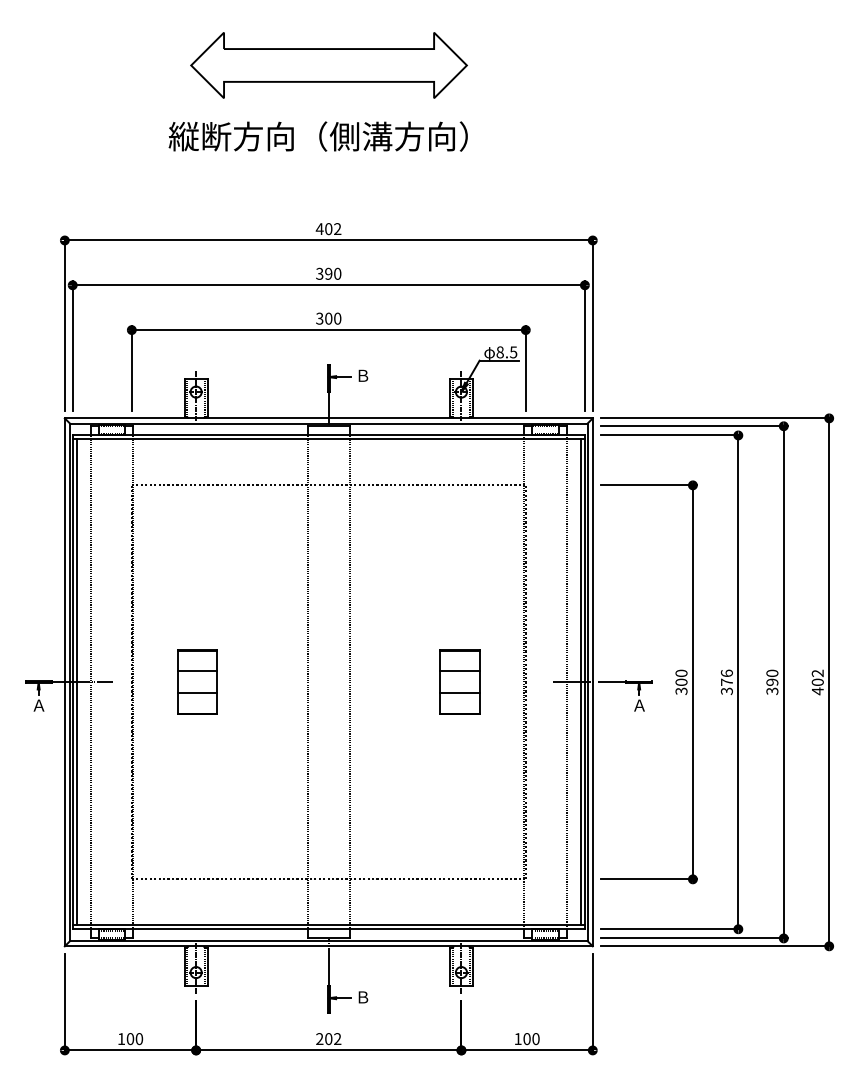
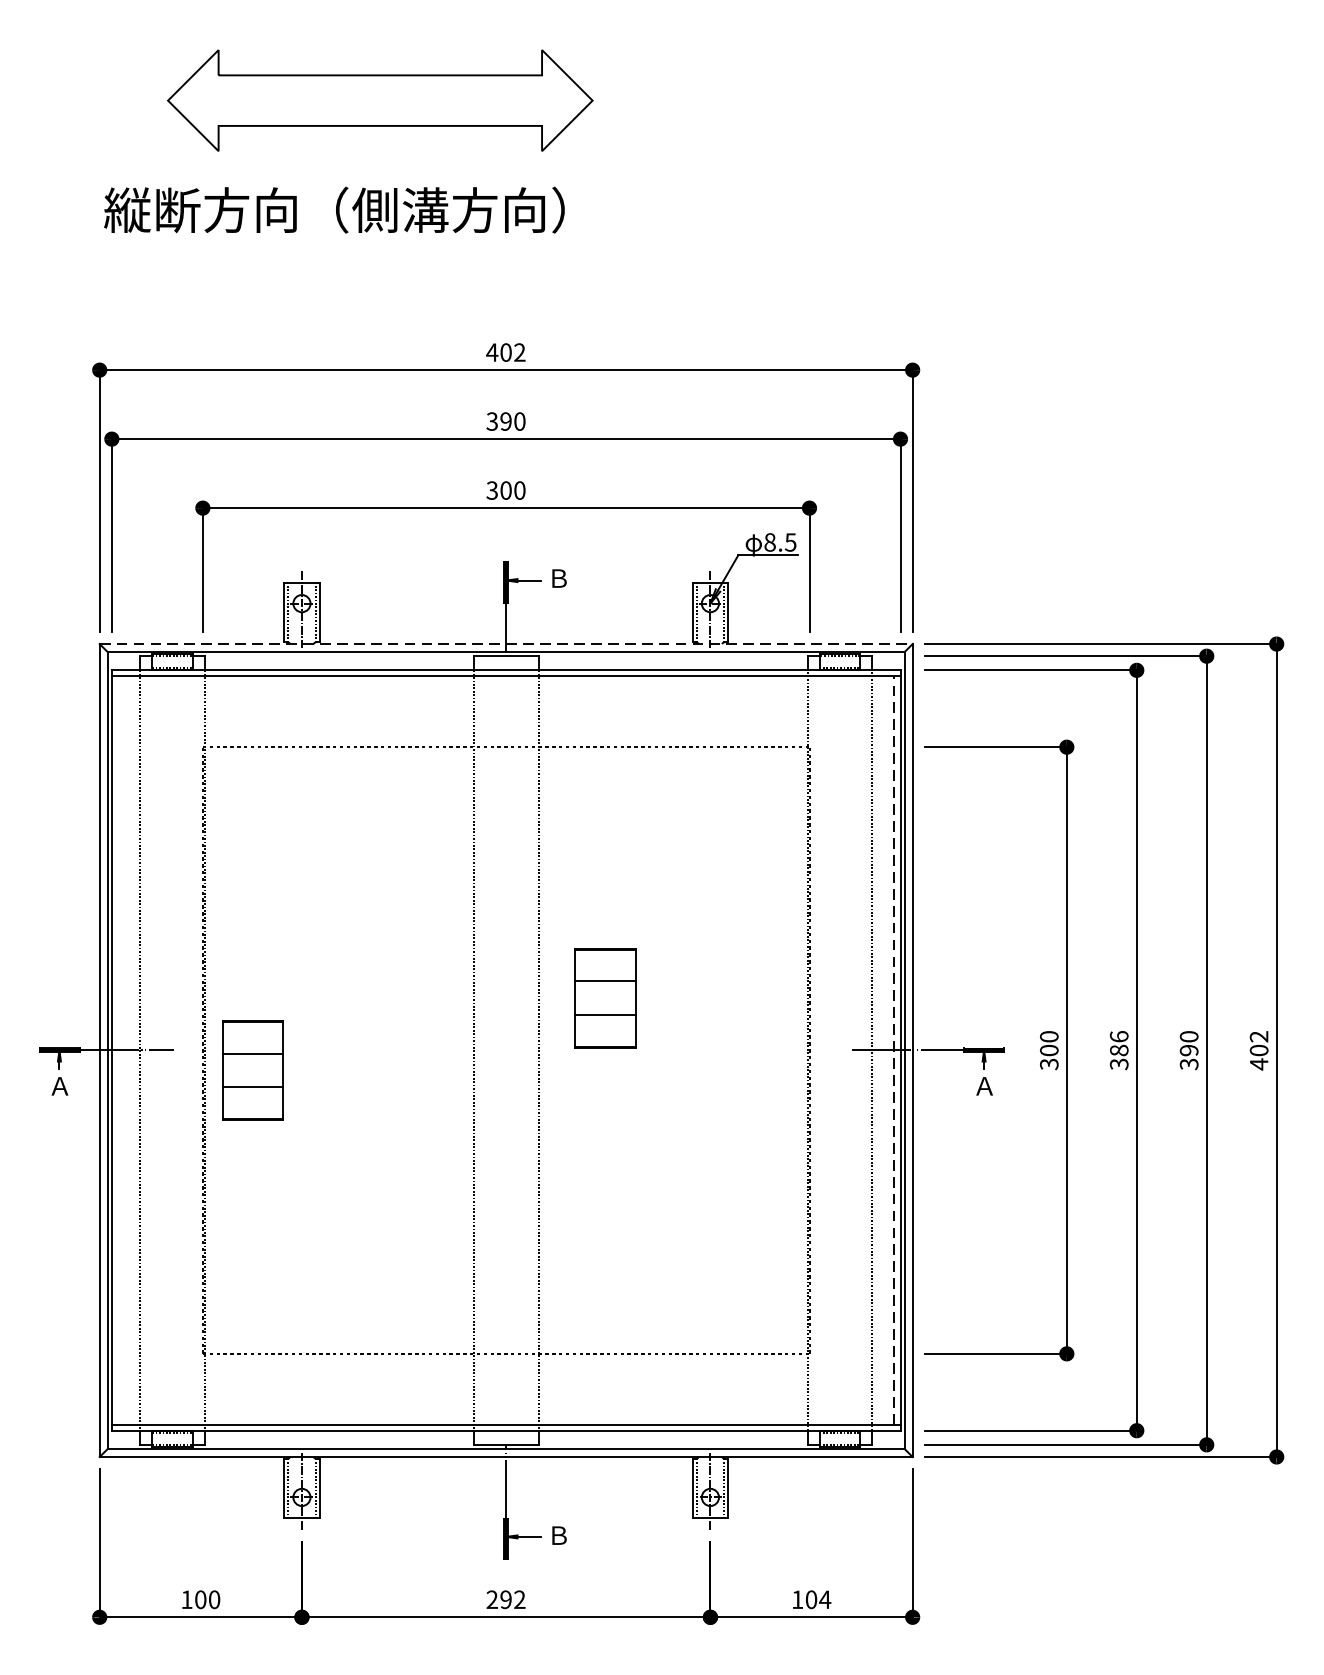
part: (328, 65) -> (379, 100), moved
text: (317, 136) -> (333, 210), moved
line: (328, 418) -> (505, 644), solid -> dashed
part: (197, 681) -> (253, 1069), moved
part: (459, 681) -> (604, 996), moved
text: (726, 681) -> (1118, 1049), 376 -> 386
line: (76, 682) -> (117, 1050), removed
line: (580, 682) -> (893, 1050), solid -> dashed
text: (328, 1039) -> (505, 1600), 202 -> 292
text: (535, 1039) -> (824, 1600), 100 -> 104

